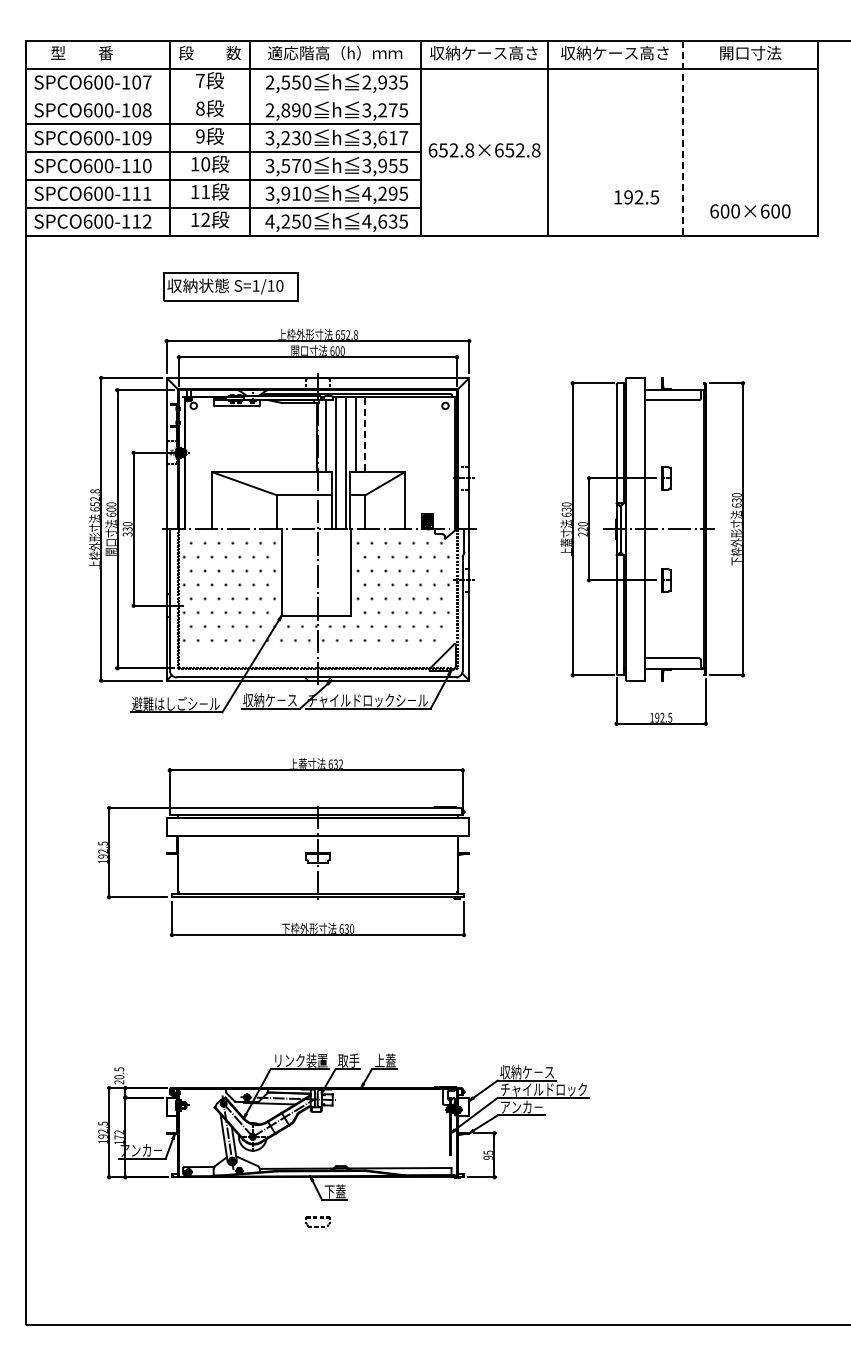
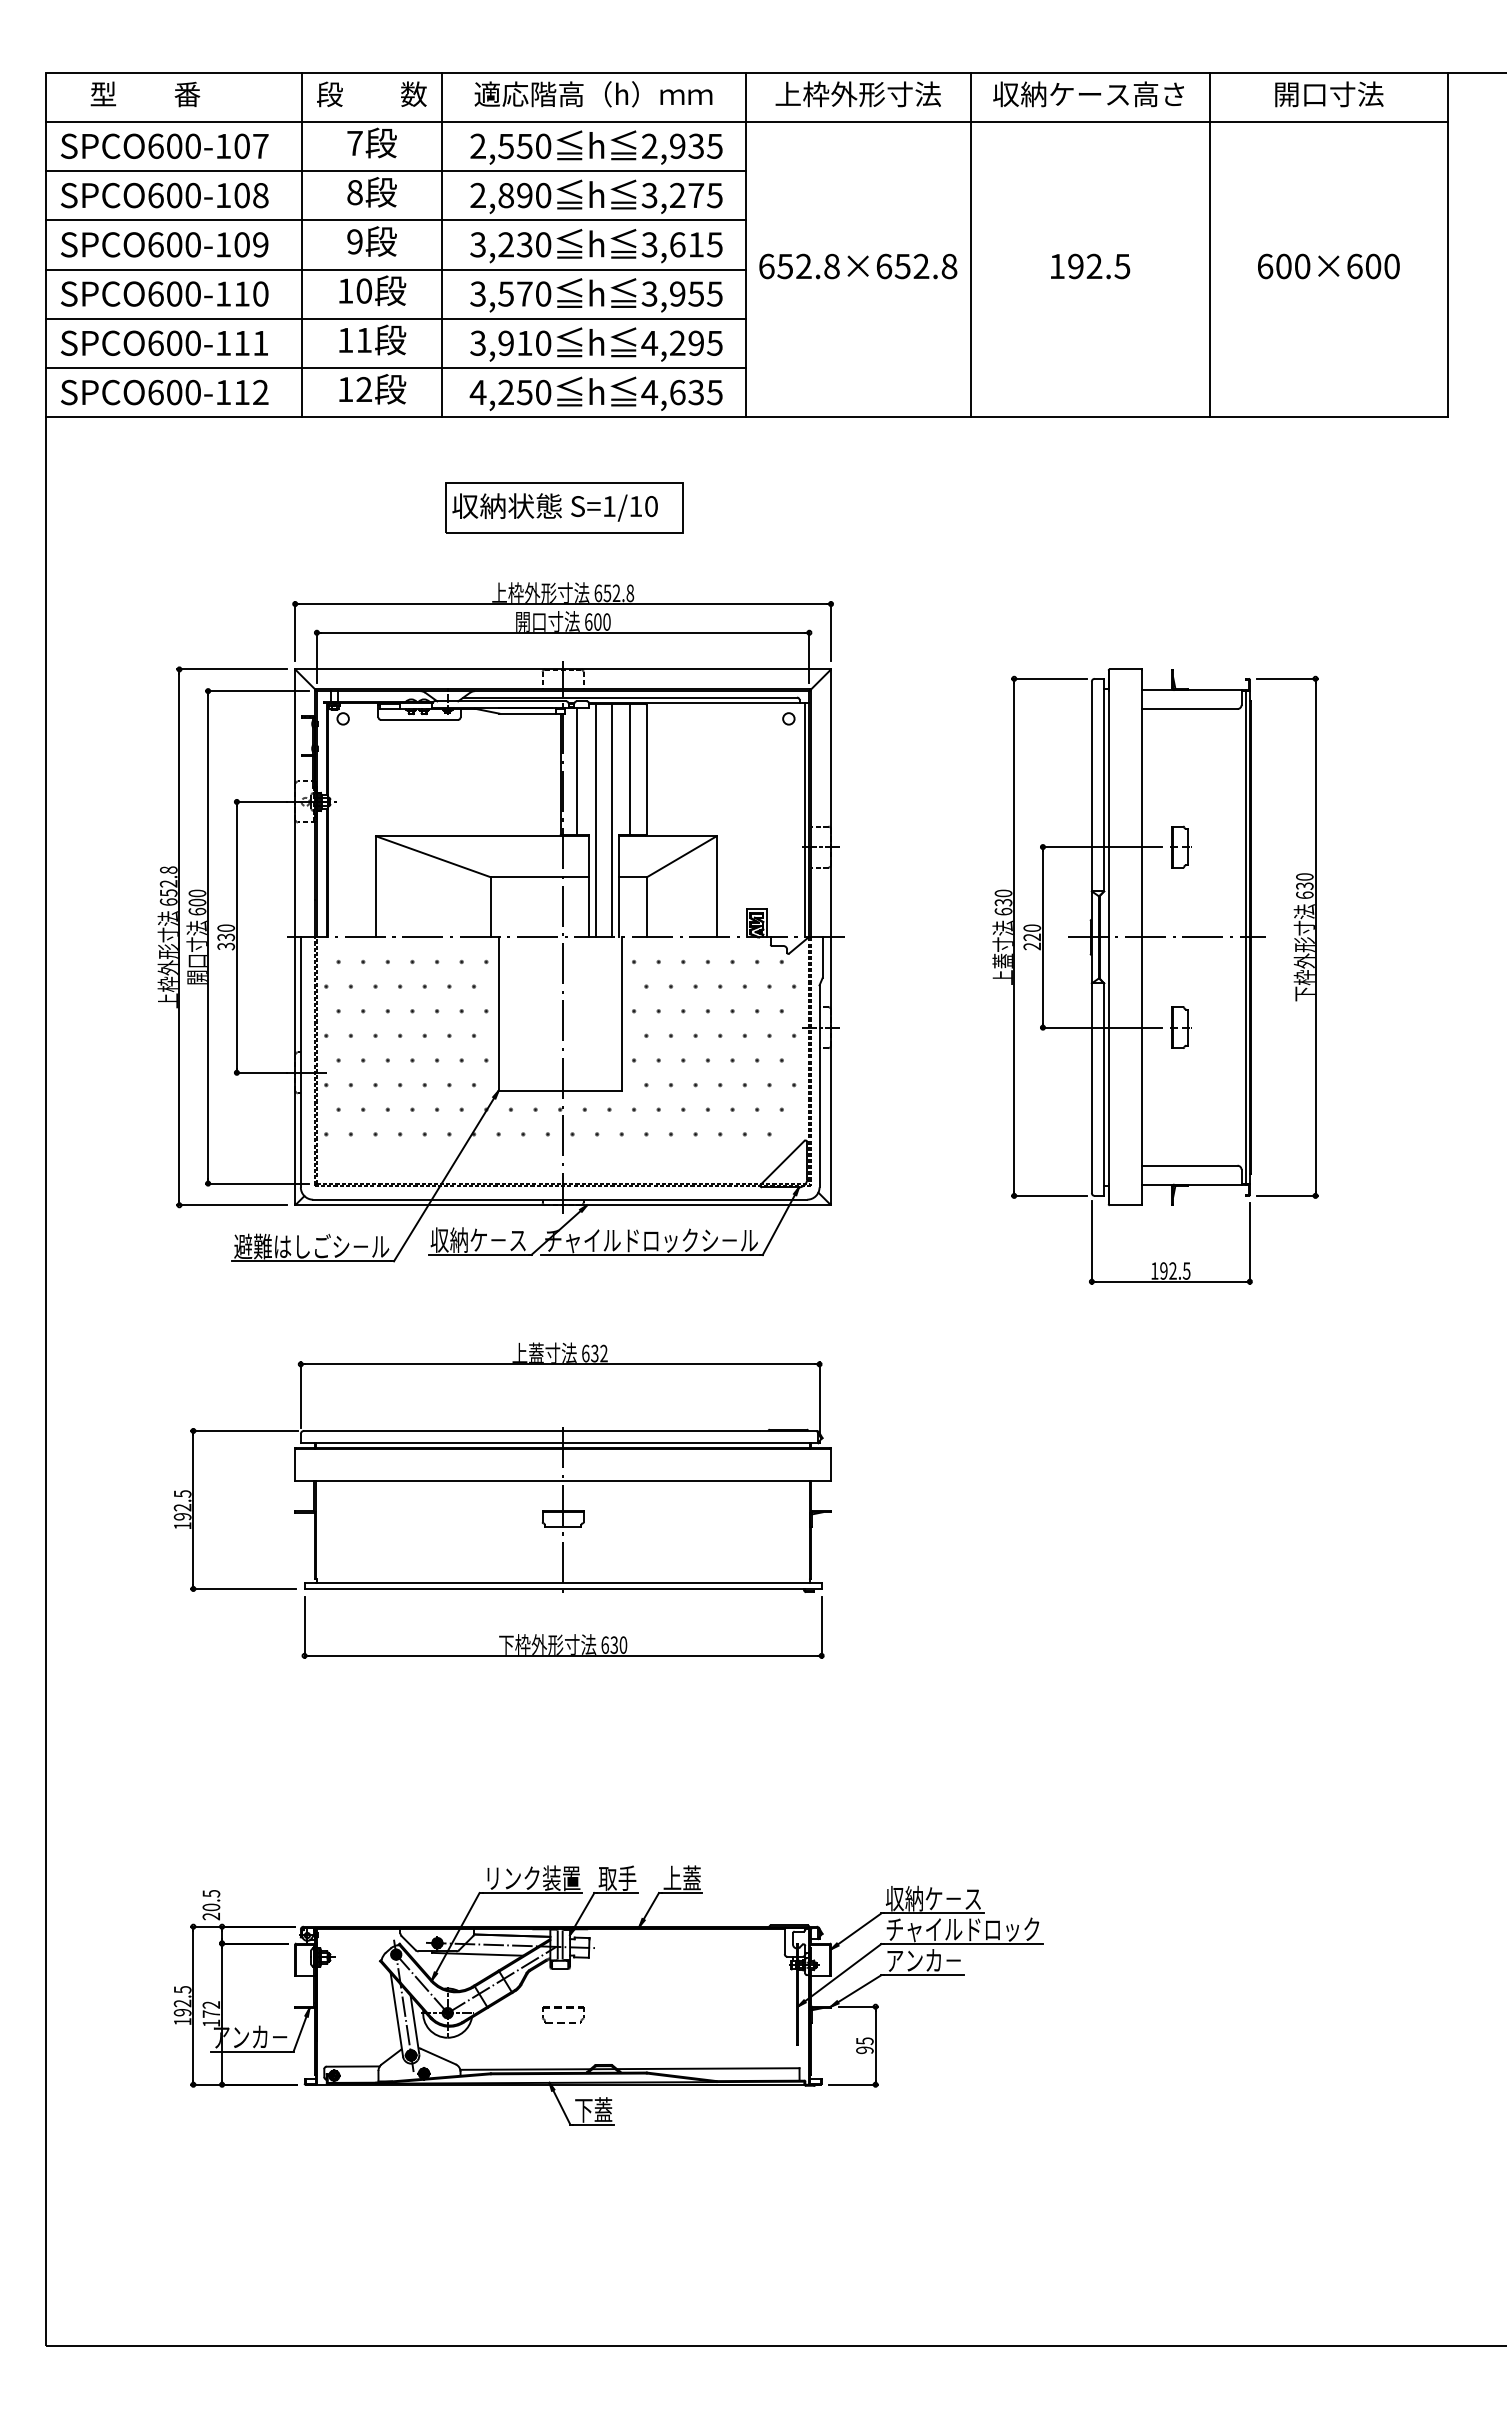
text: (483, 53) -> (856, 94), 収納ケース高さ -> 上枠外形寸法
line: (223, 96) -> (395, 171), added
text: (403, 138) -> (714, 245), 3,617 -> 3,615
line: (683, 138) -> (1210, 245), dashed -> solid
text: (636, 197) -> (1089, 266), moved
text: (750, 211) -> (1328, 266), moved
part: (230, 286) -> (564, 507), moved
line: (365, 434) -> (647, 769), dashed -> solid
part: (317, 1221) -> (562, 2014), moved

